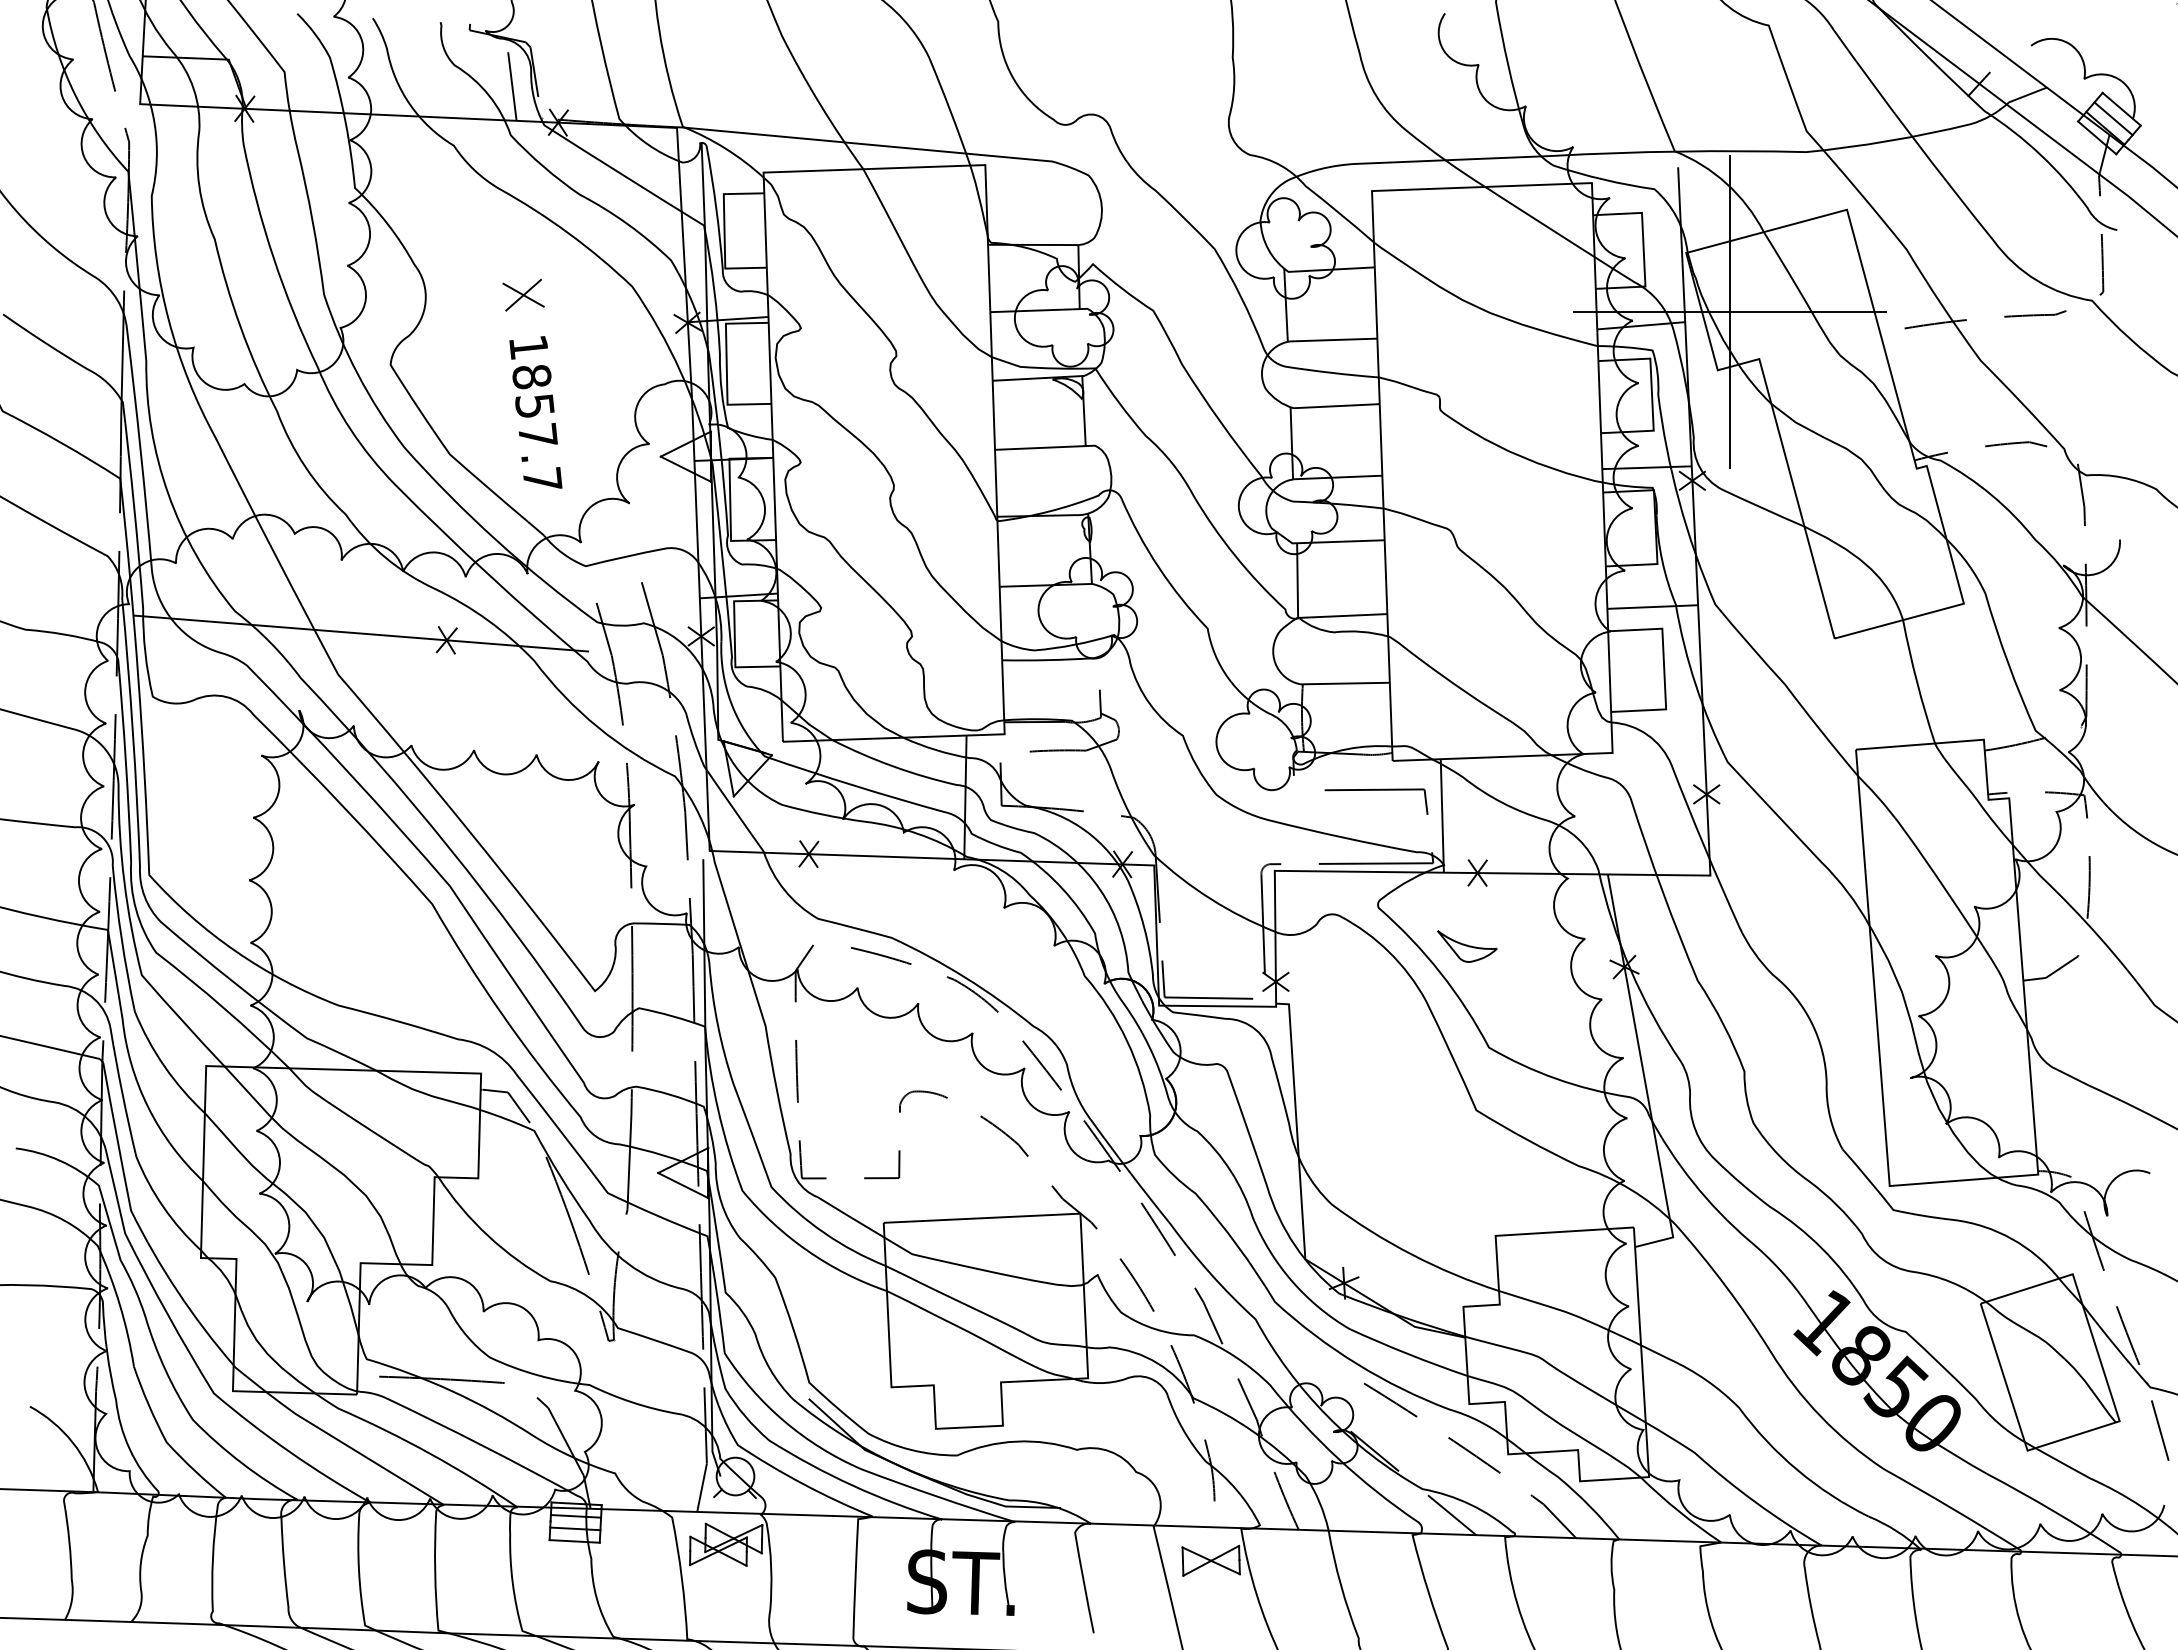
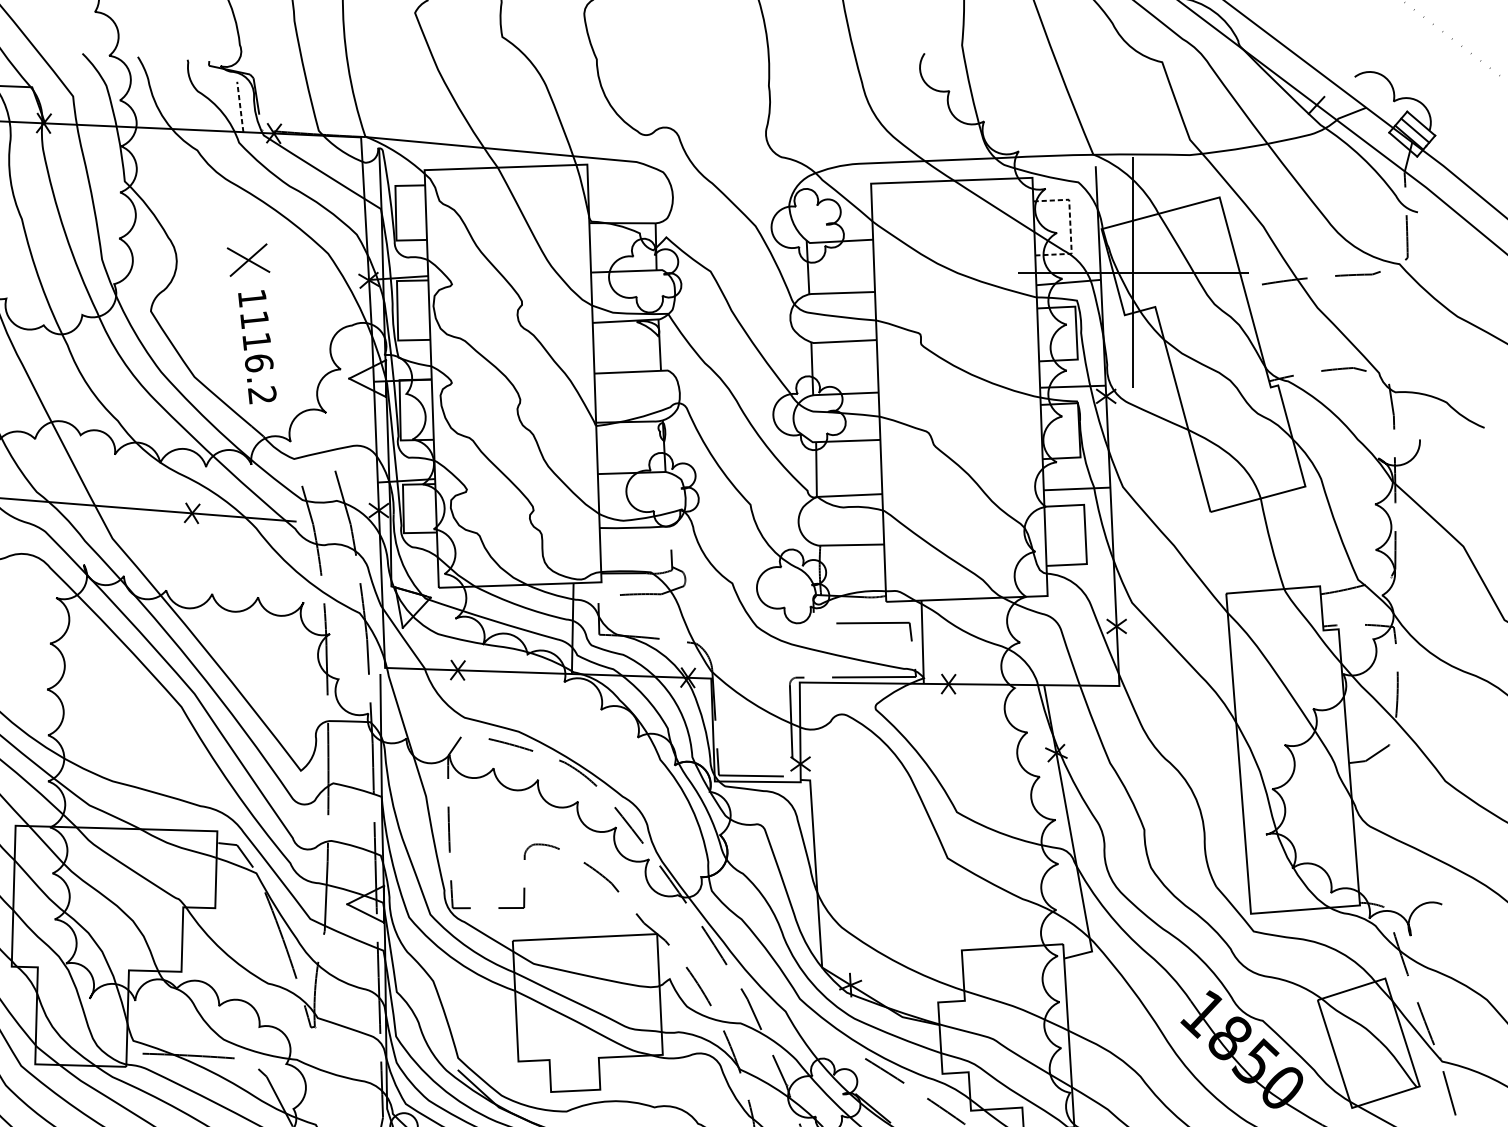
line: (512, 86) -> (240, 106), solid -> dashed
line: (1643, 249) -> (1070, 226), solid -> dashed
part: (523, 294) -> (248, 259), size x1.4
text: (537, 428) -> (258, 357), 1857.7 -> 1116.2
part: (1467, 946) -> (941, 738), removed

